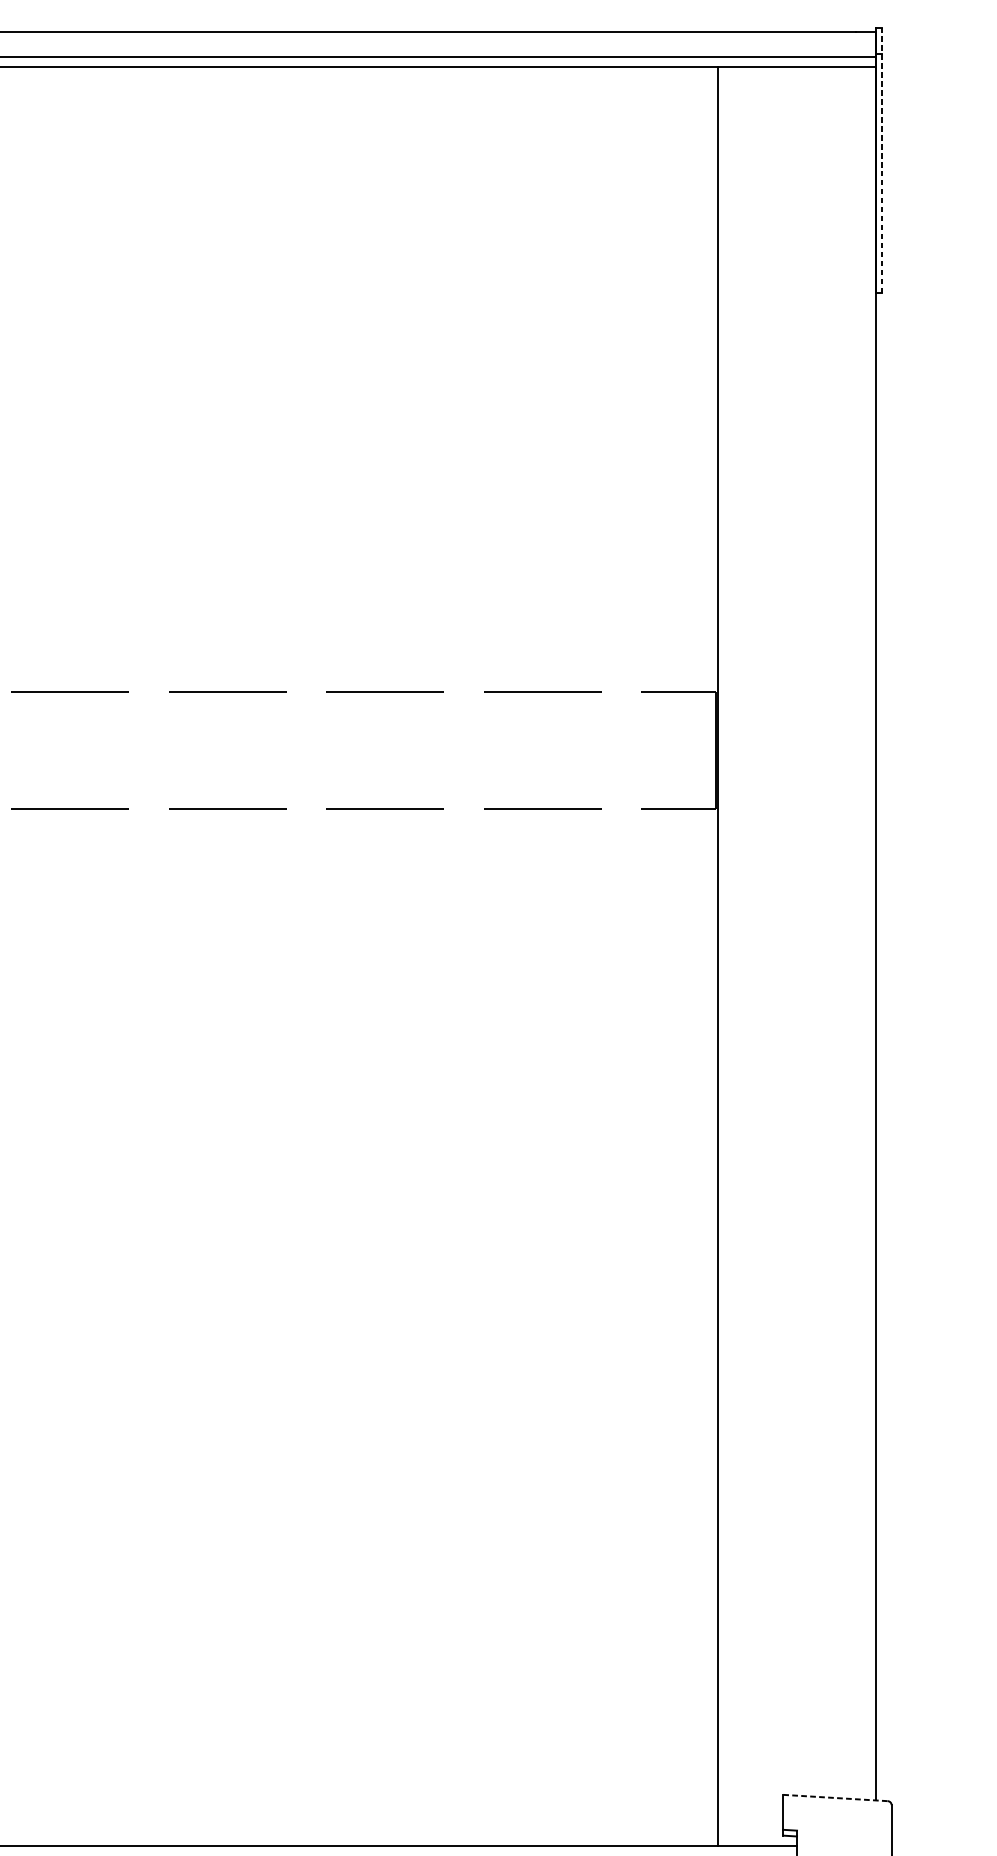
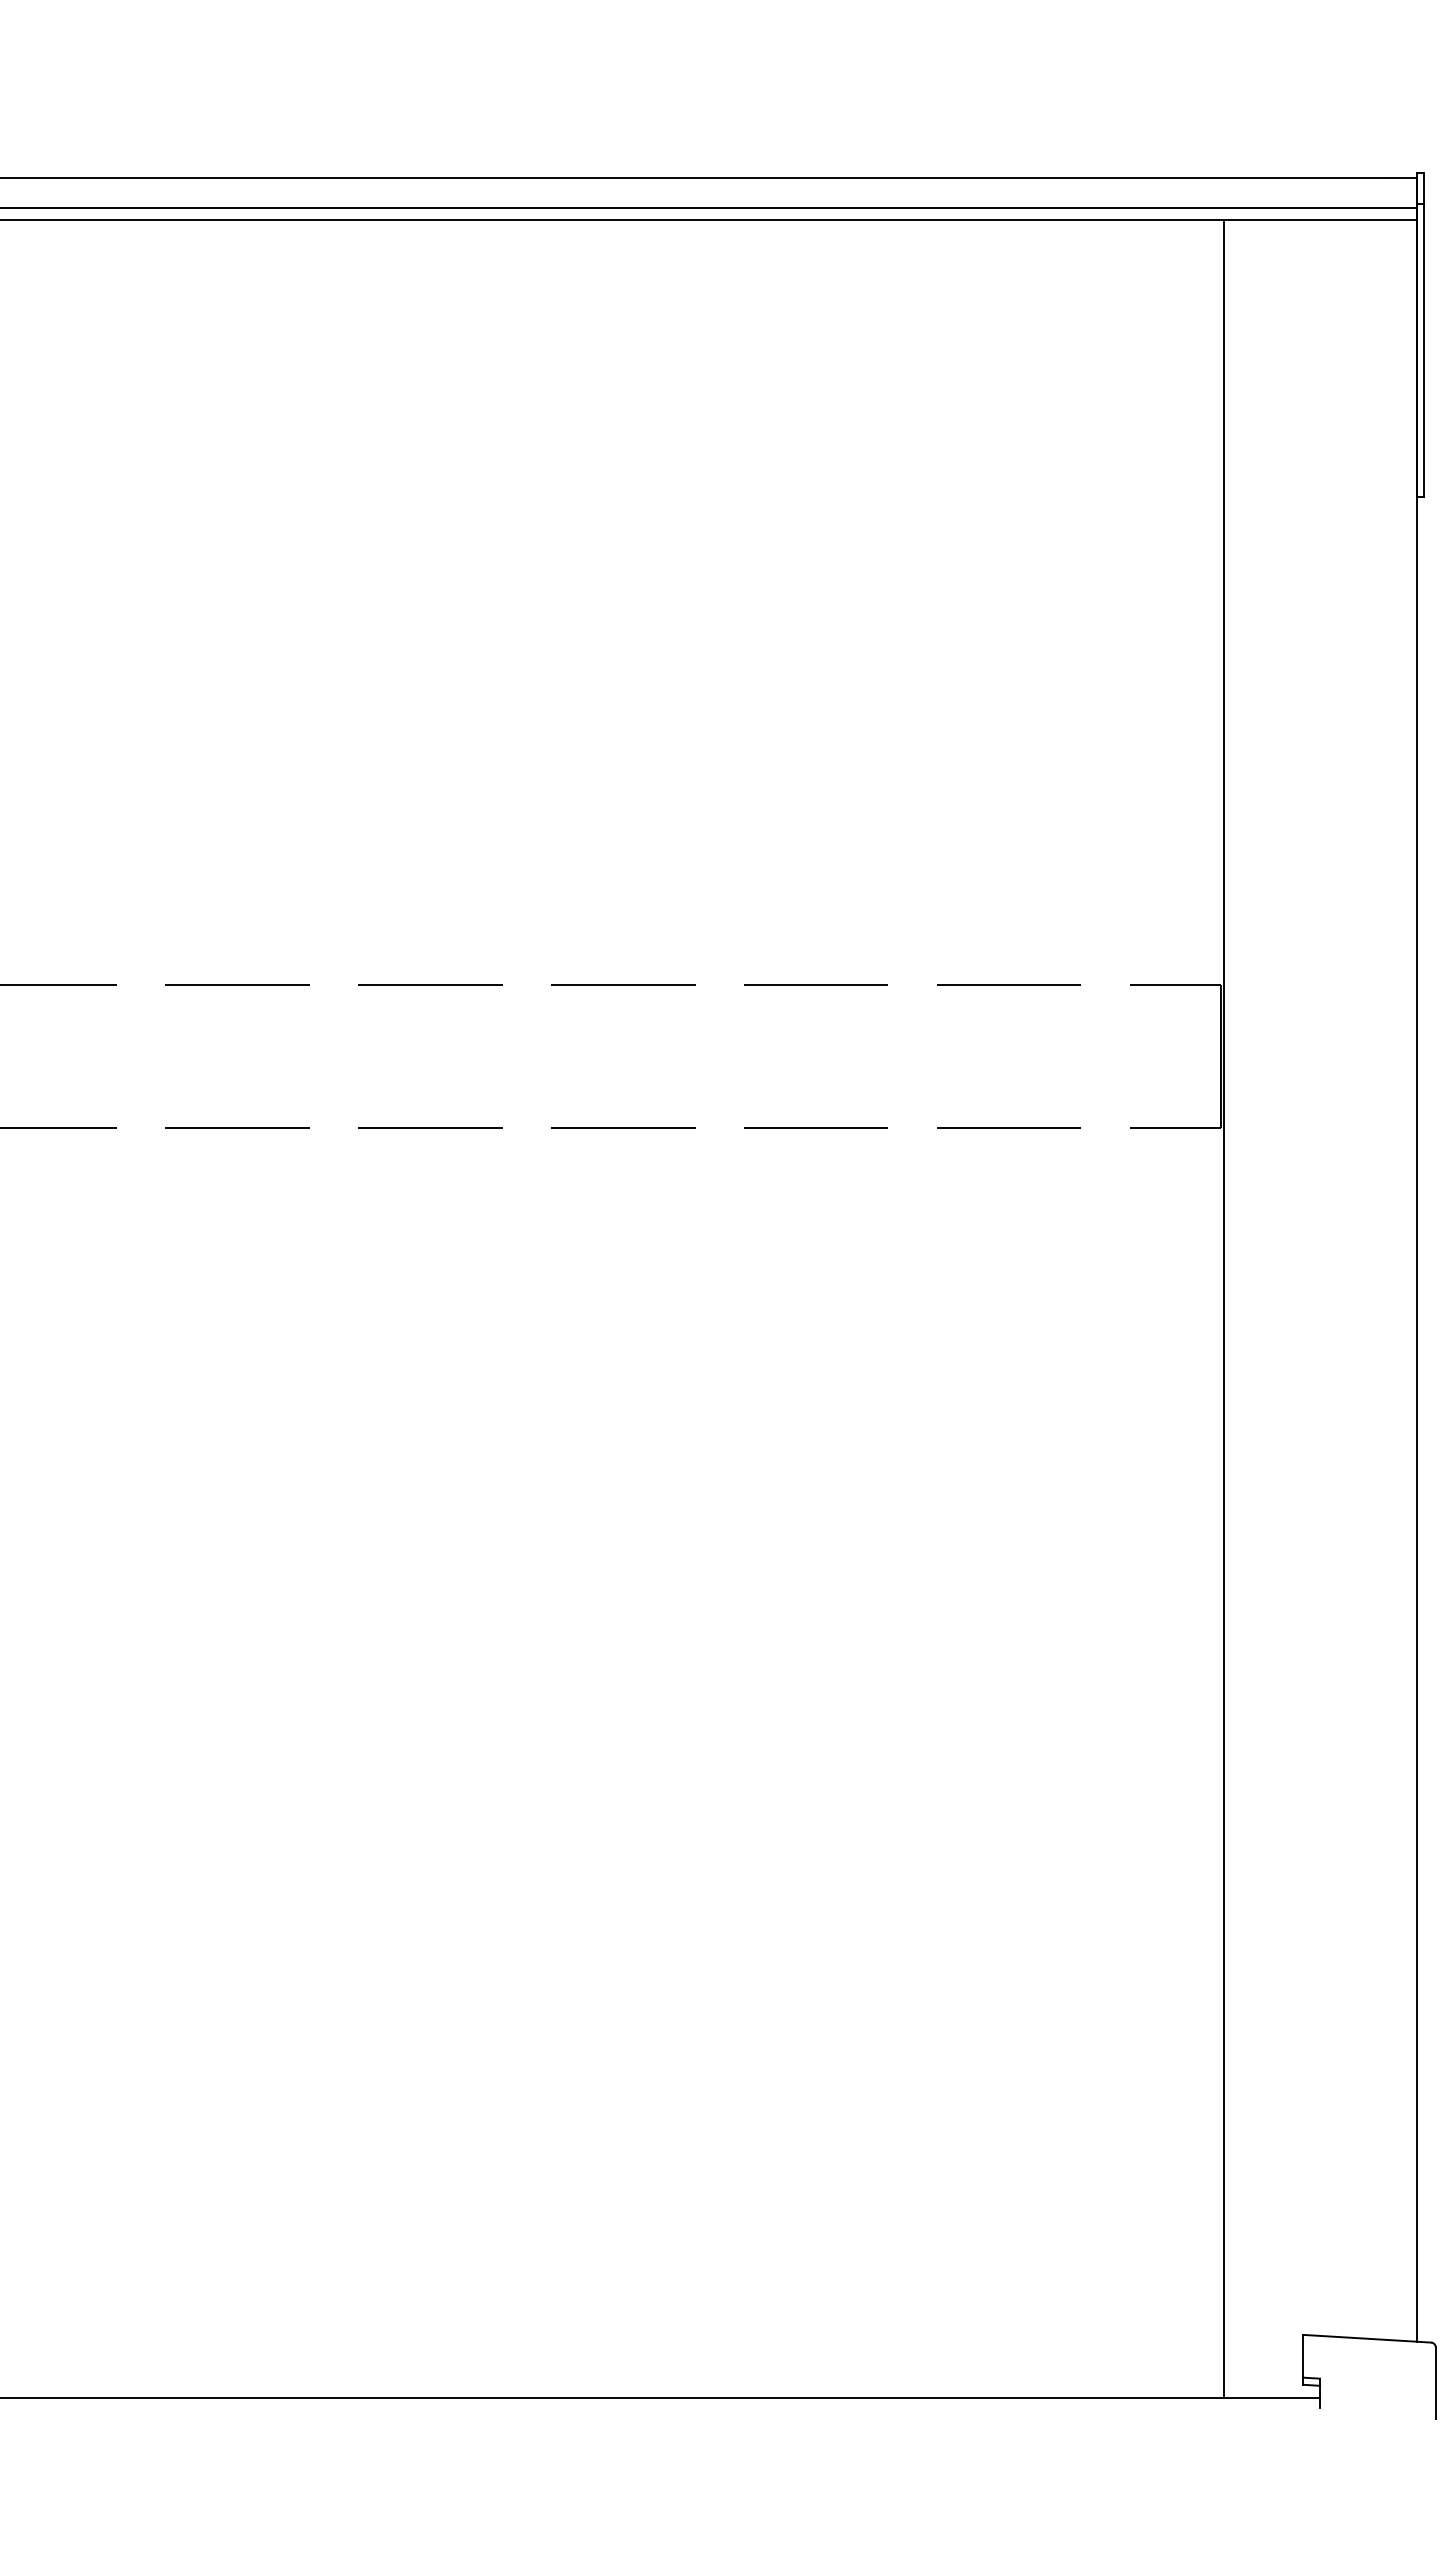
line: (881, 160) -> (1423, 334), dashed -> solid
line: (835, 1797) -> (1367, 2338), dashed -> solid

